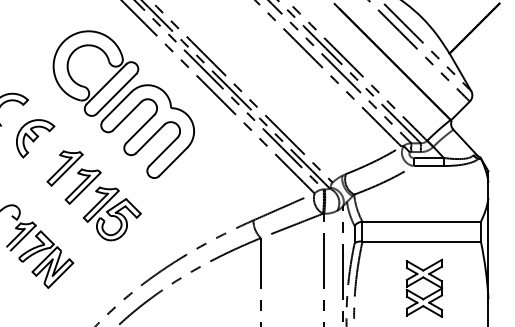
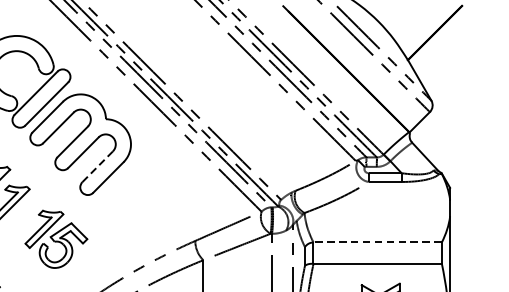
line: (163, 151) -> (97, 166), solid -> dashed
part: (111, 213) -> (55, 238), moved
line: (421, 221) -> (377, 242), solid -> dashed

